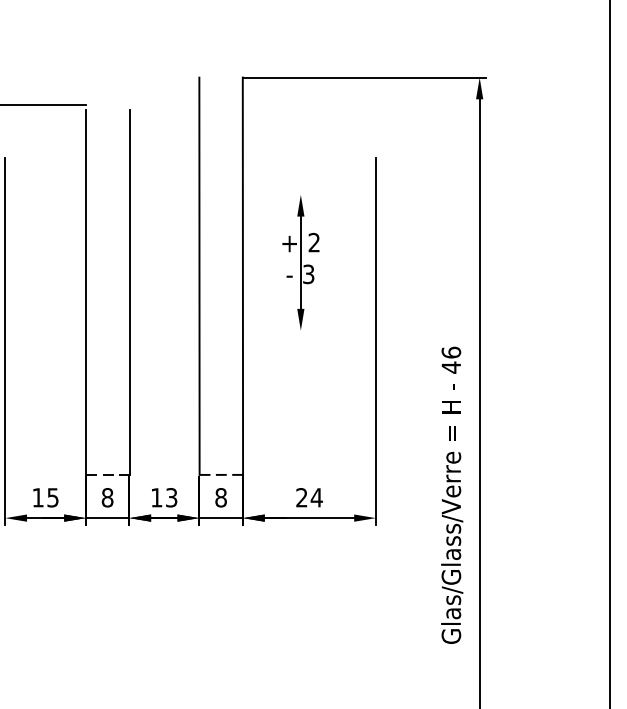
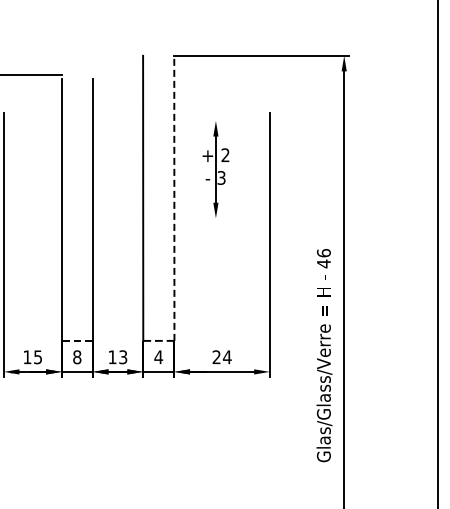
part: (300, 262) -> (215, 169), moved
line: (243, 276) -> (174, 198), solid -> dashed
text: (220, 498) -> (158, 357), 8 -> 4

